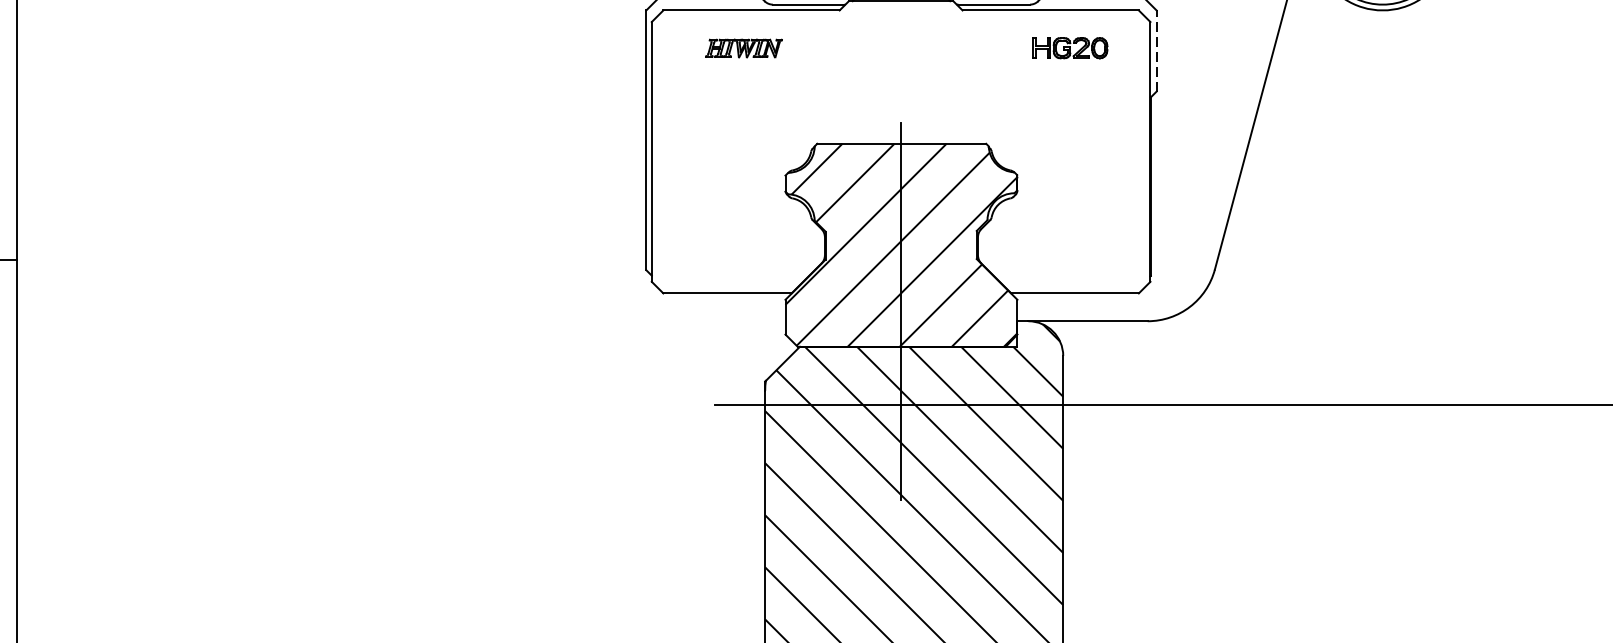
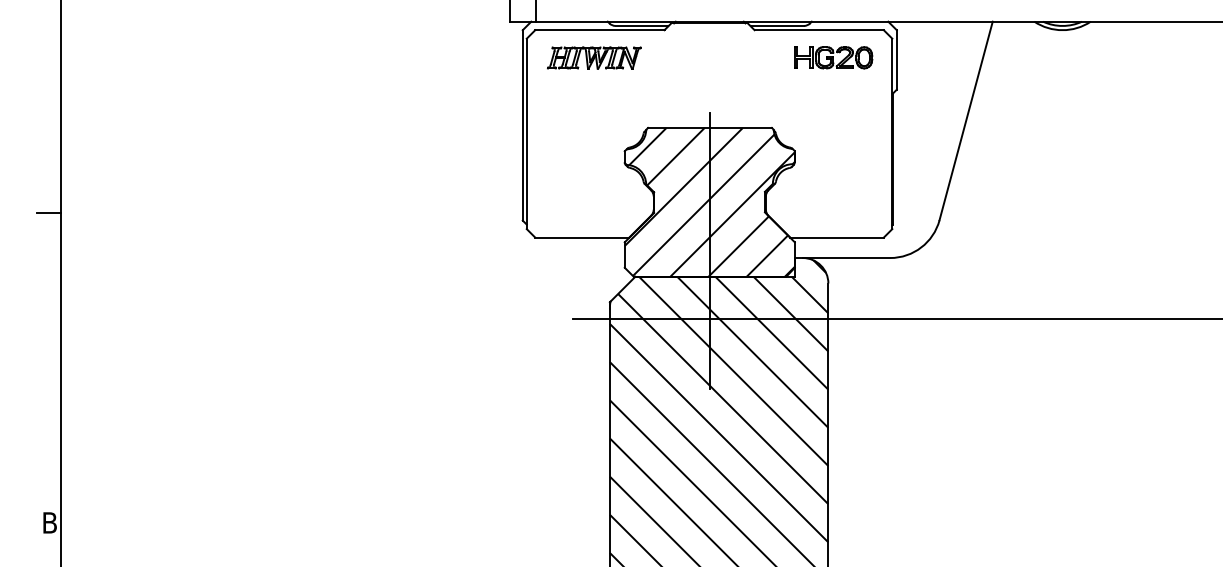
part: (744, 47) -> (594, 57), size x1.67
part: (1070, 47) -> (833, 57), size x1.43
line: (1156, 50) -> (896, 59), dashed -> solid

